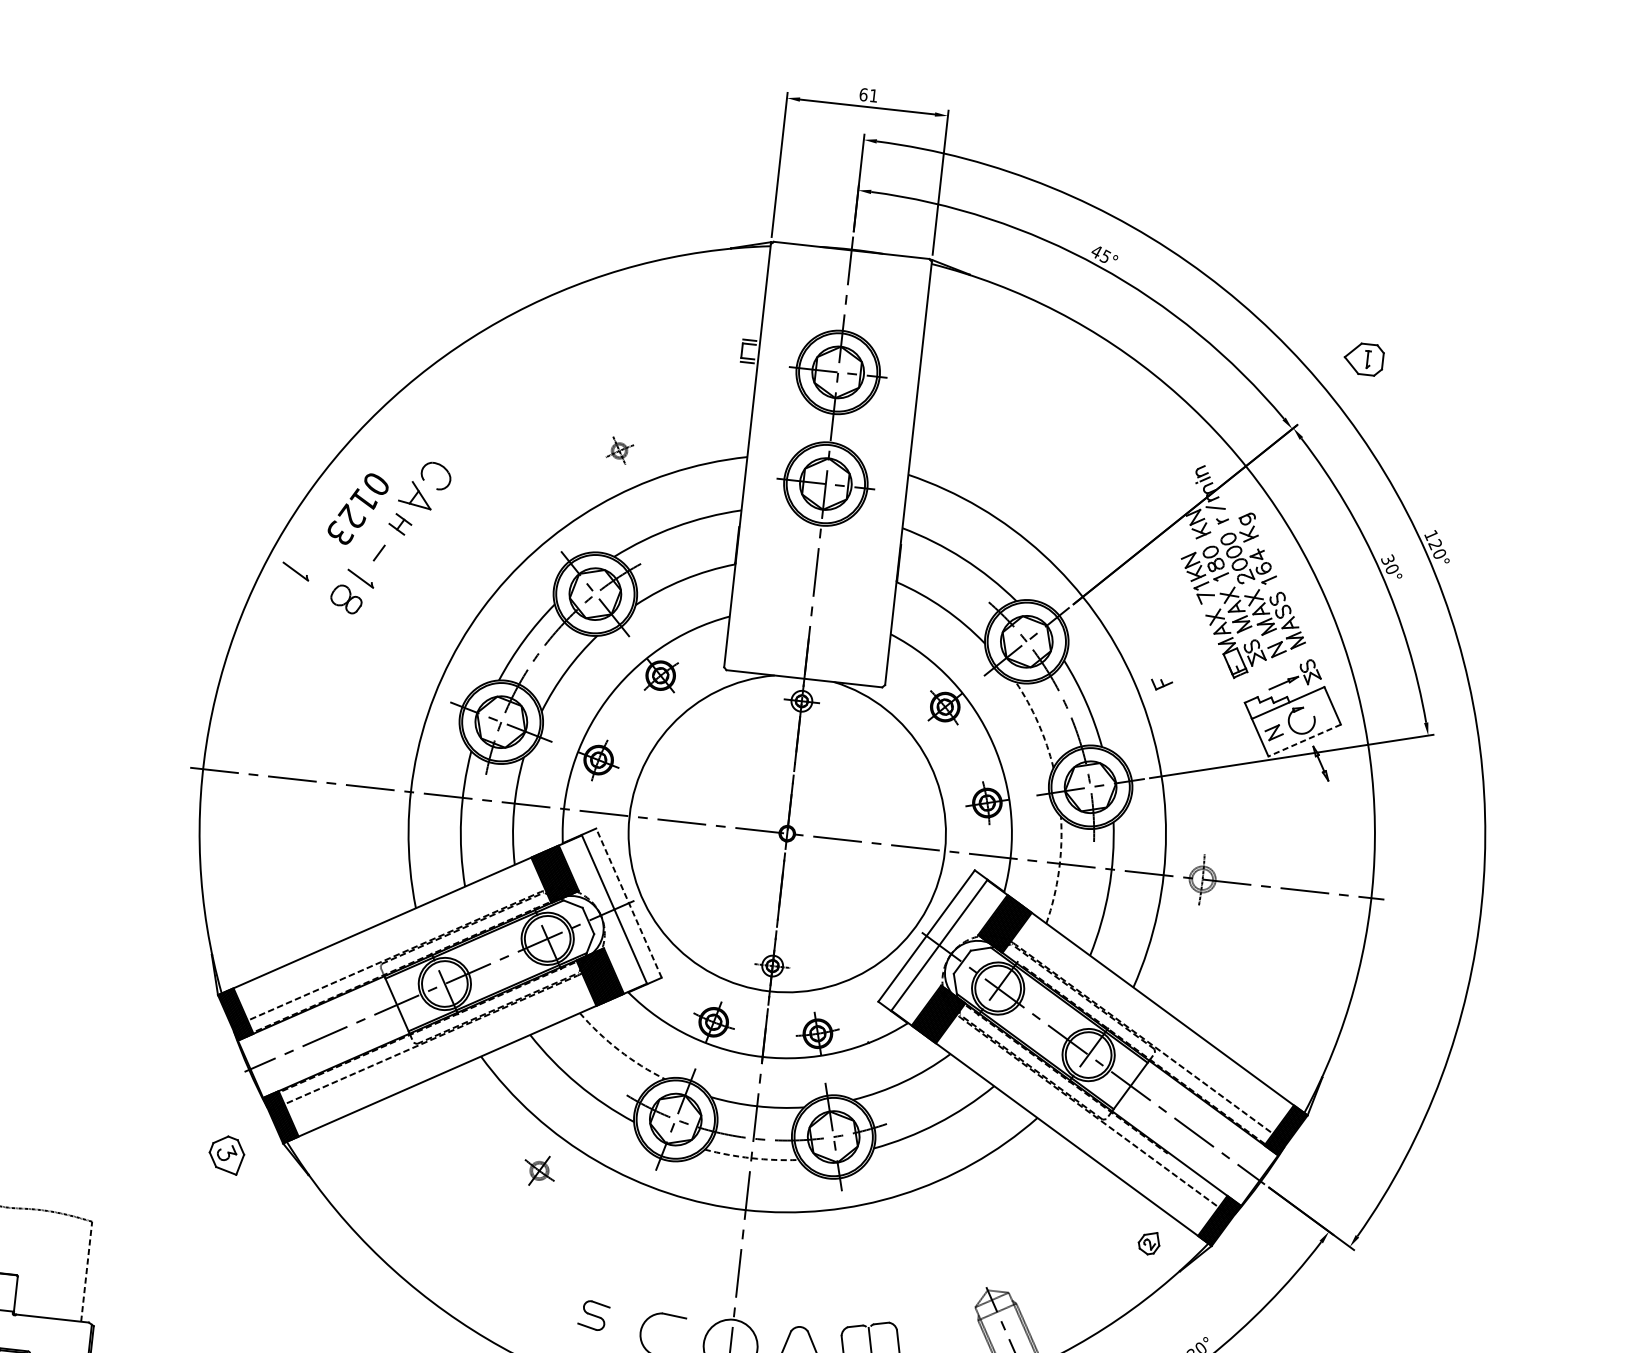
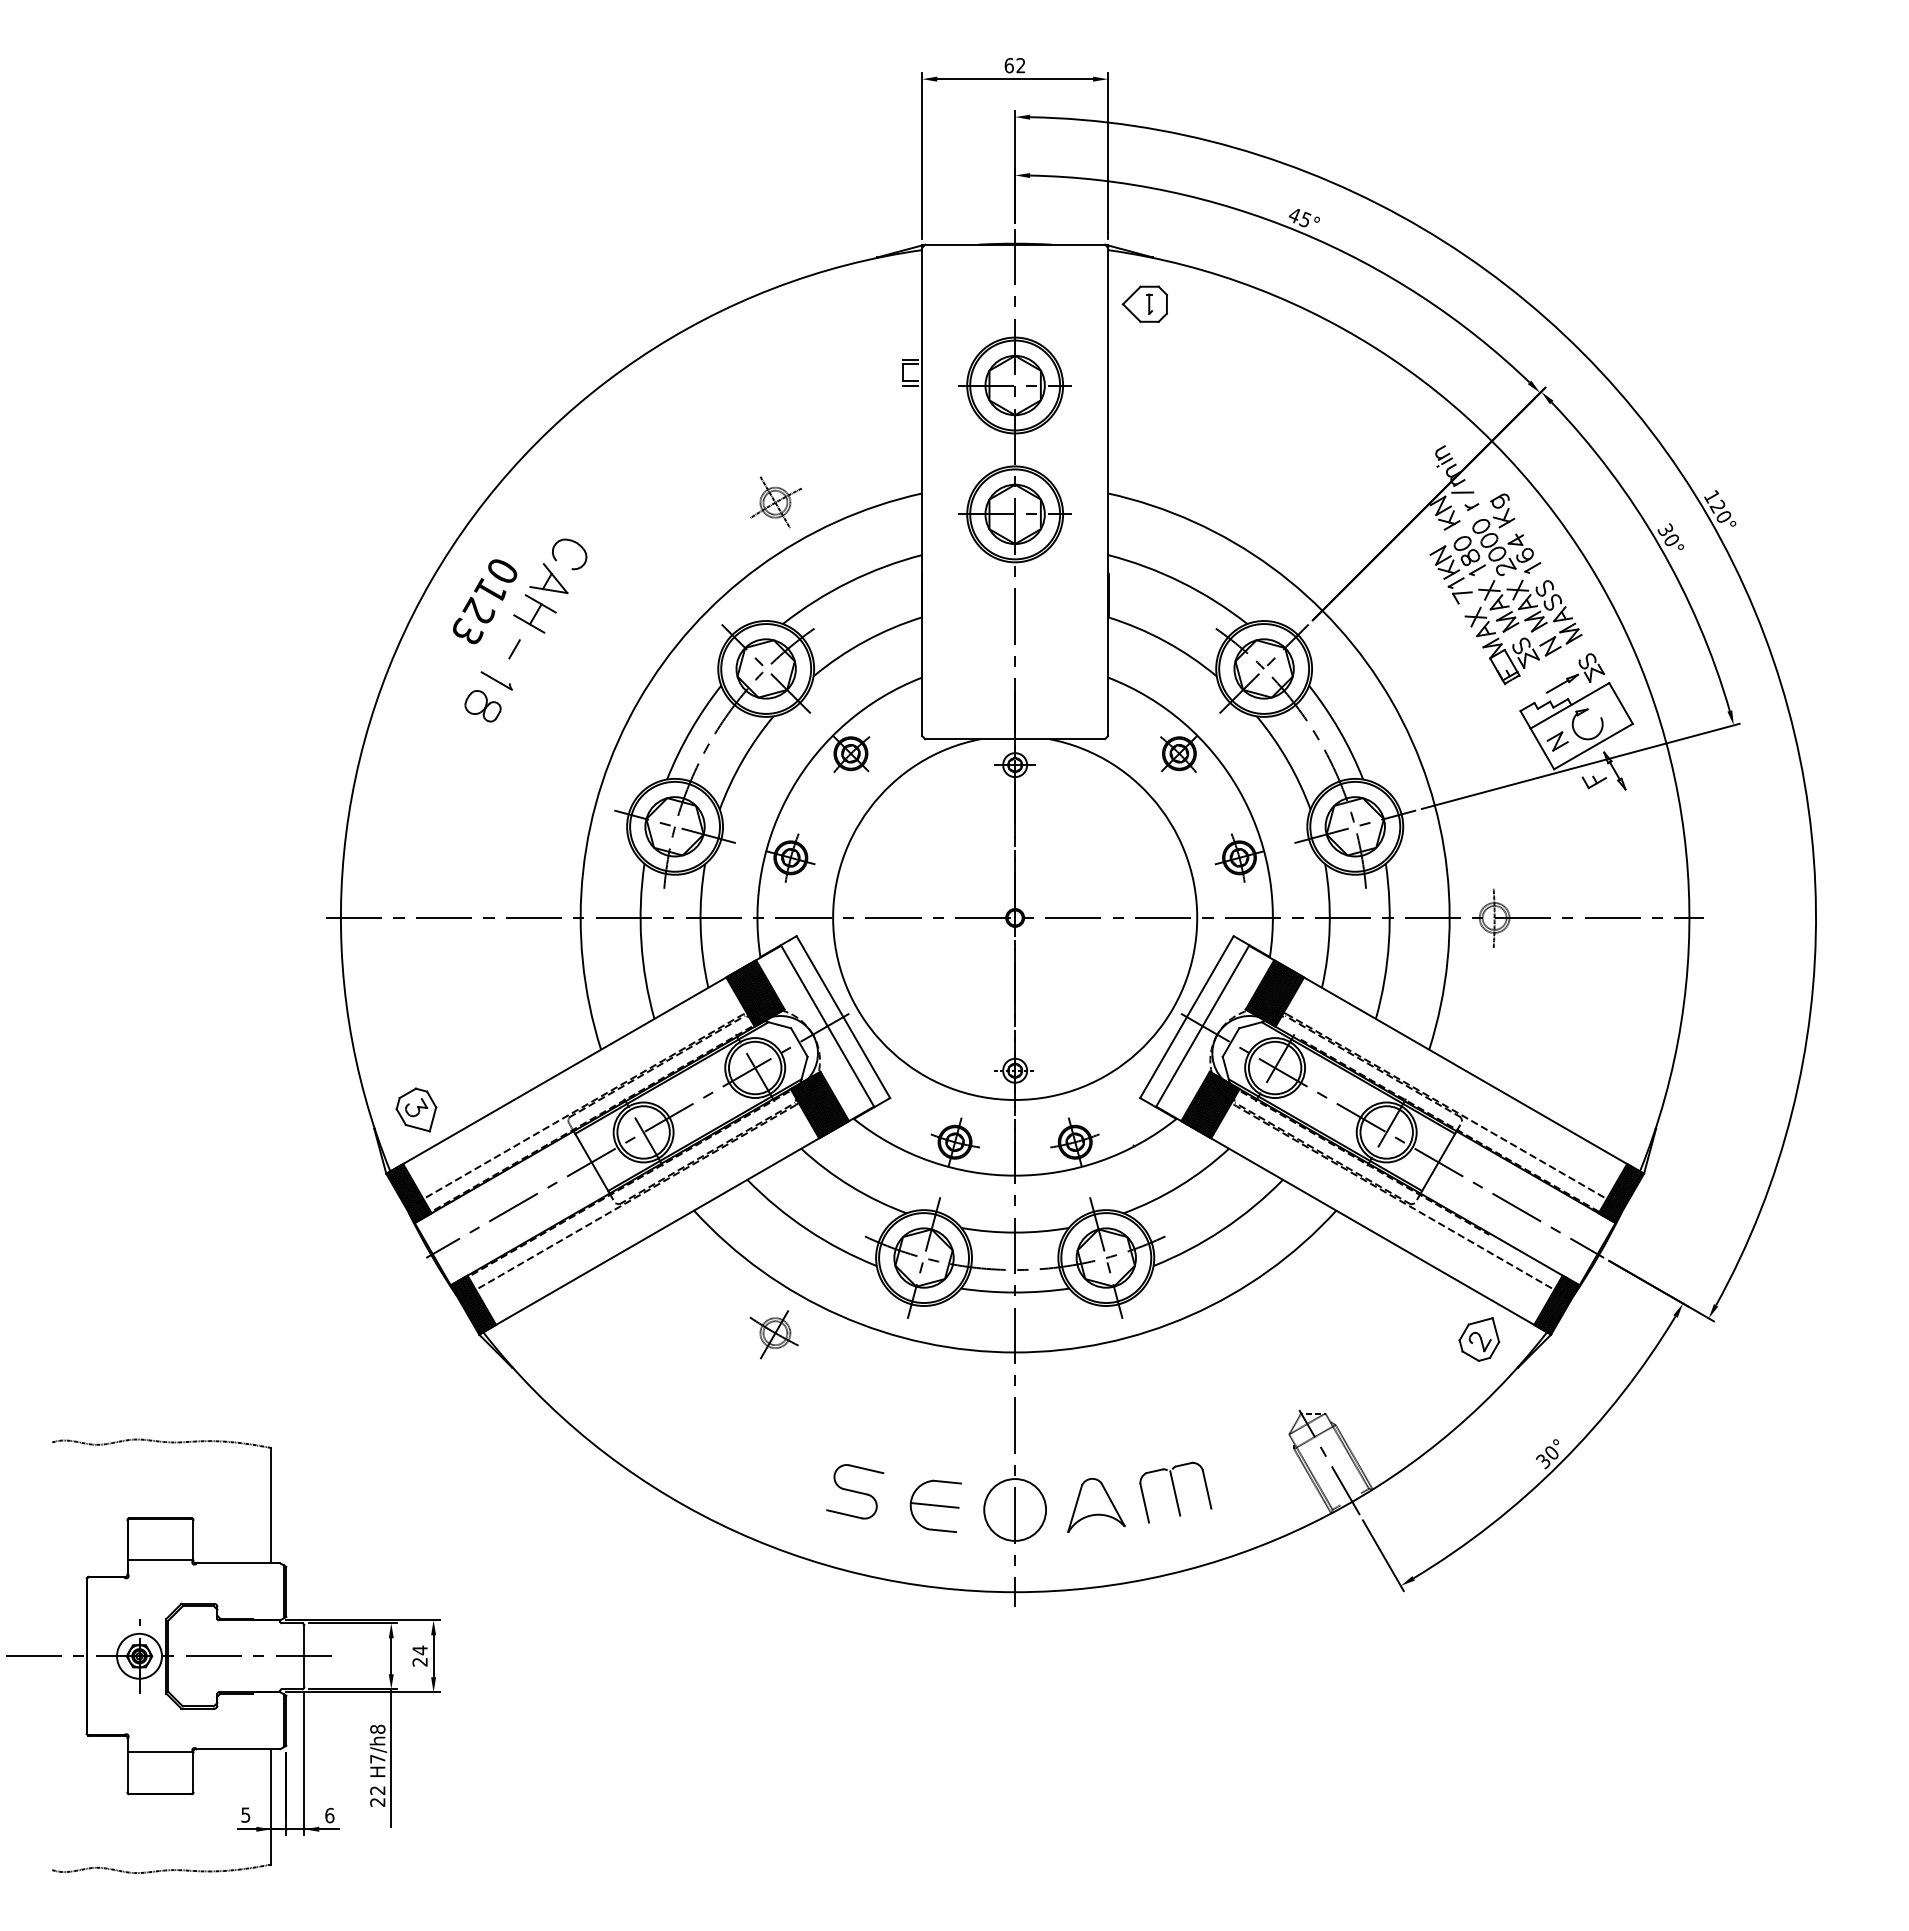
text: (873, 95) -> (1020, 65), 61 -> 62
part: (1363, 358) -> (1144, 303), moved
part: (619, 450) -> (775, 502), size x1.67
part: (399, 523) -> (534, 613), size x1.67
part: (295, 571) -> (421, 680), removed
part: (1160, 685) -> (1593, 782), moved
arc: (1038, 723) -> (1287, 760), dashed -> solid
line: (1304, 740) -> (1593, 746), dashed -> solid
arc: (1058, 871) -> (1329, 926), dashed -> solid
line: (629, 902) -> (843, 1016), dashed -> solid
arc: (618, 1050) -> (850, 1186), dashed -> solid
part: (226, 1154) -> (416, 1109), moved
arc: (751, 1158) -> (1015, 1292), dashed -> solid
part: (538, 1171) -> (773, 1334), size x1.43
part: (1149, 1243) -> (1479, 1339), size x1.67
line: (86, 1271) -> (271, 1505), dashed -> solid
part: (594, 1315) -> (855, 1491), size x1.67
line: (661, 1334) -> (934, 1505), added

